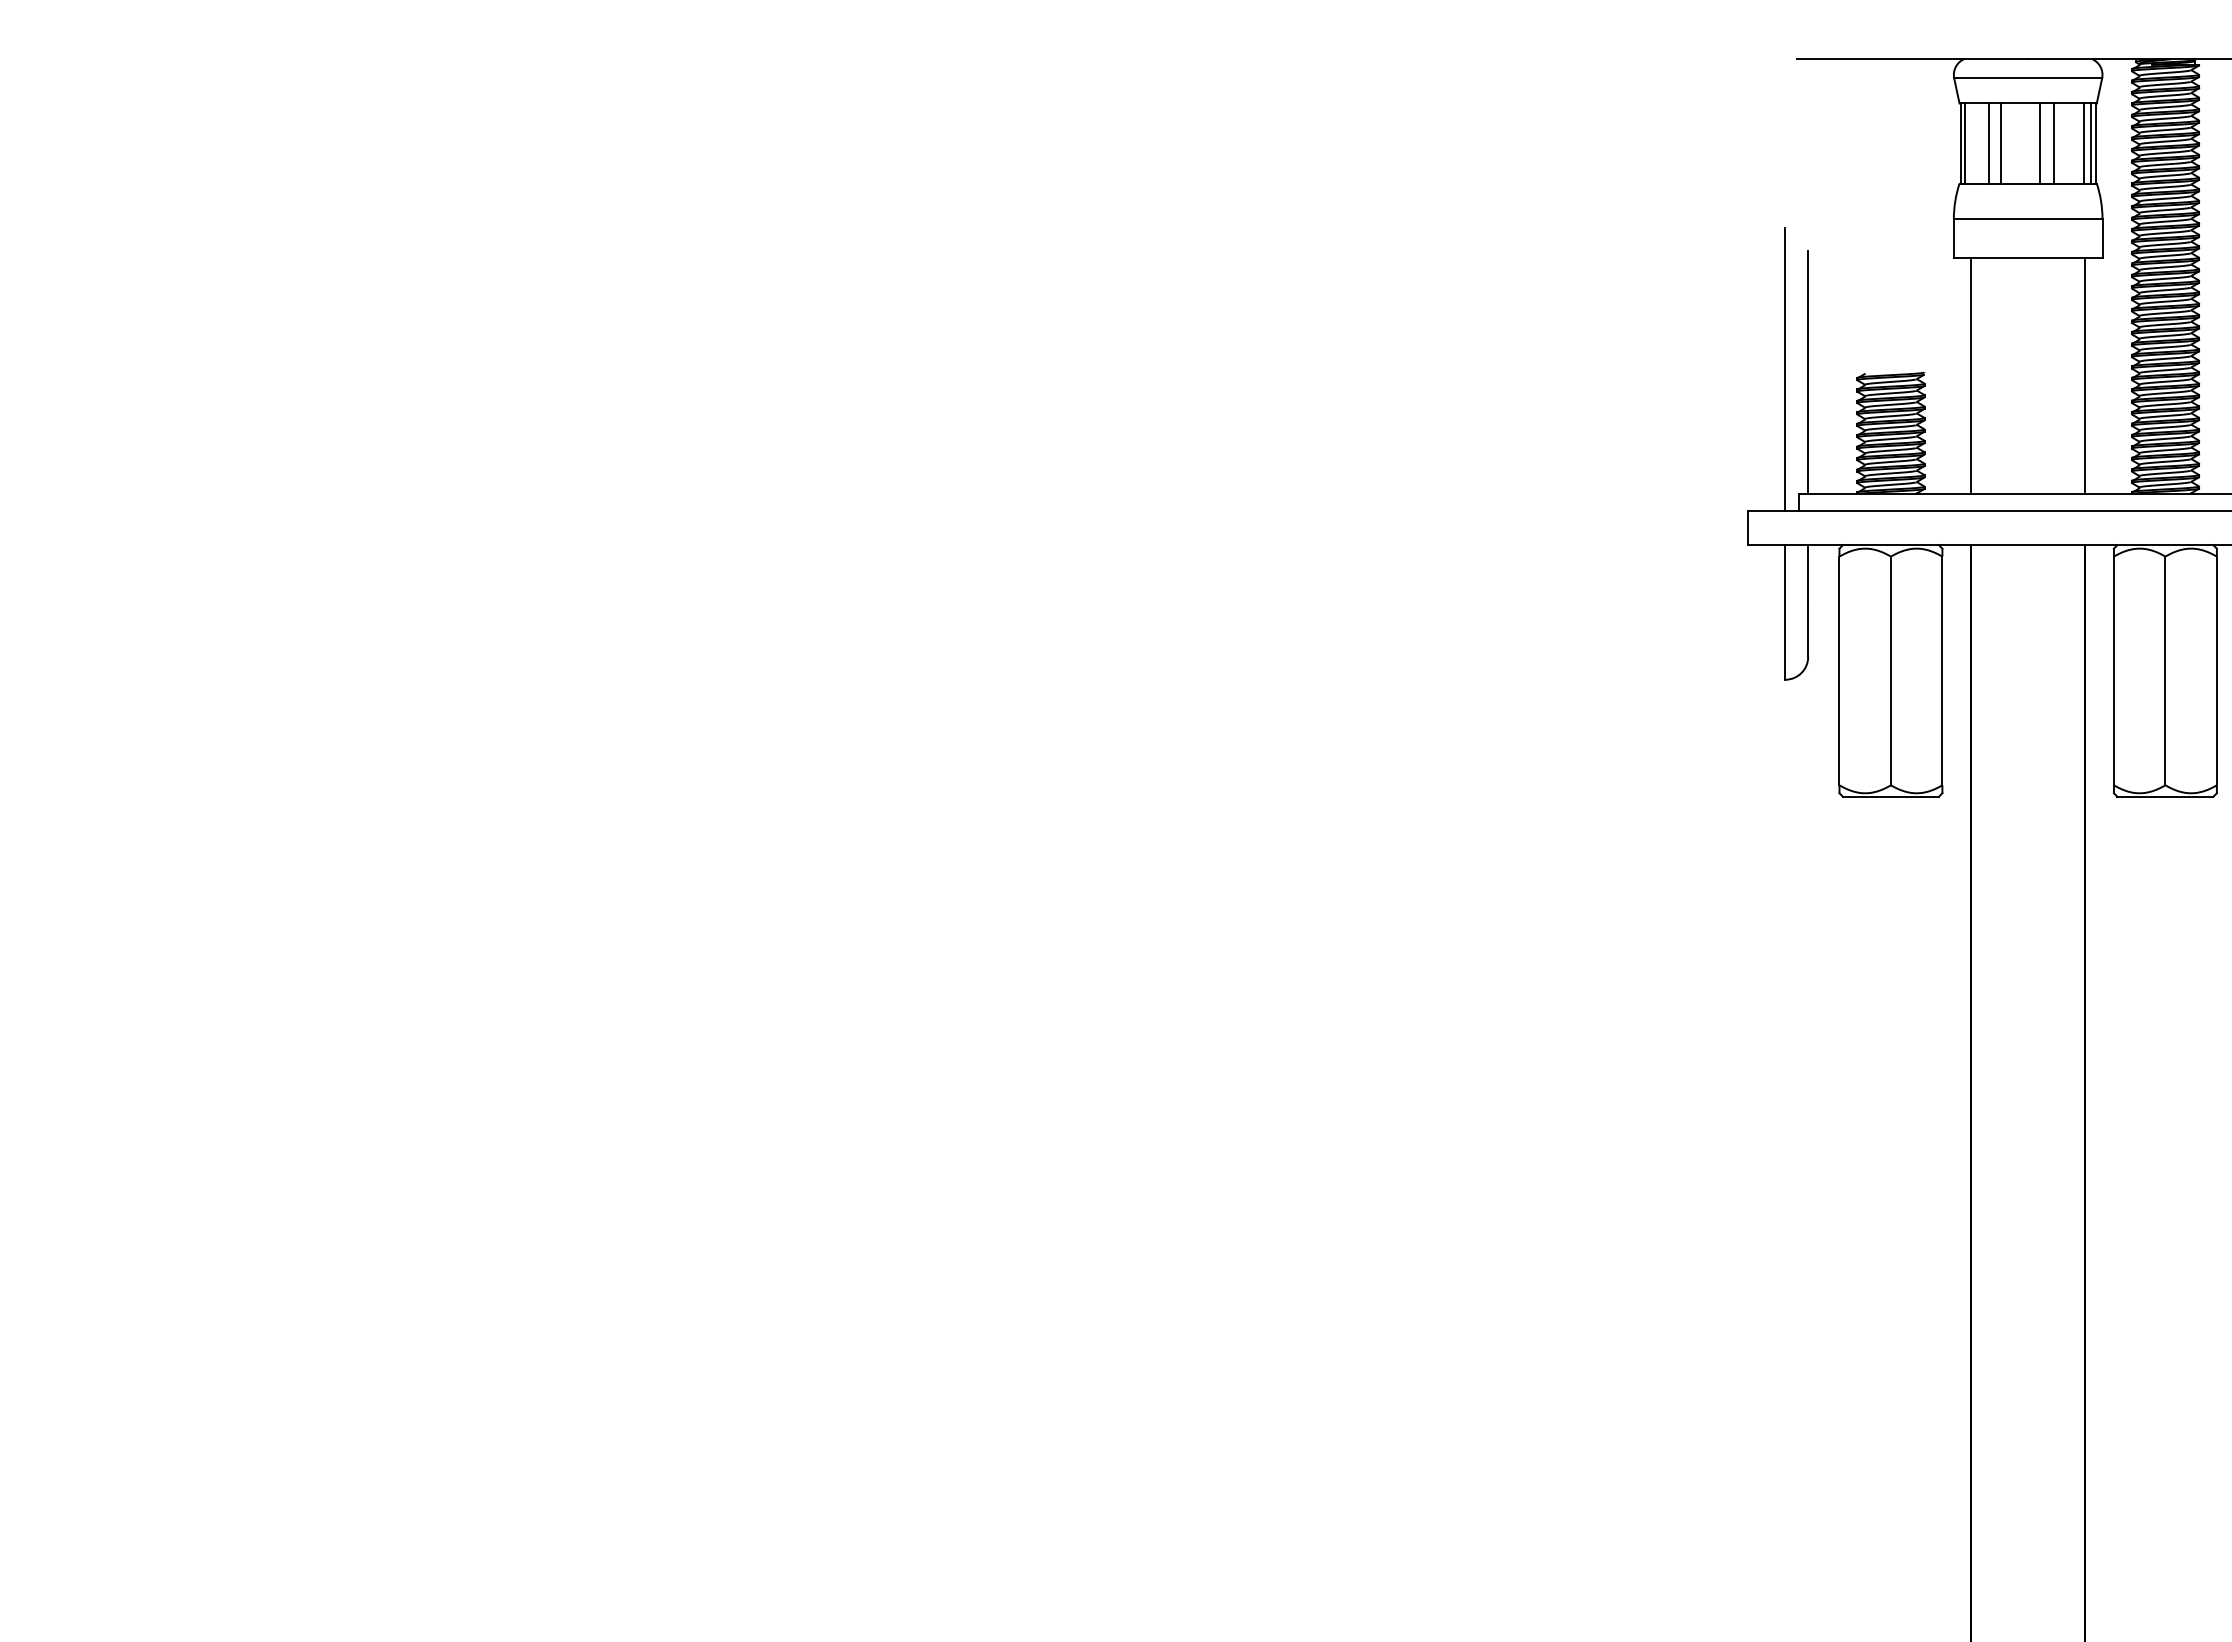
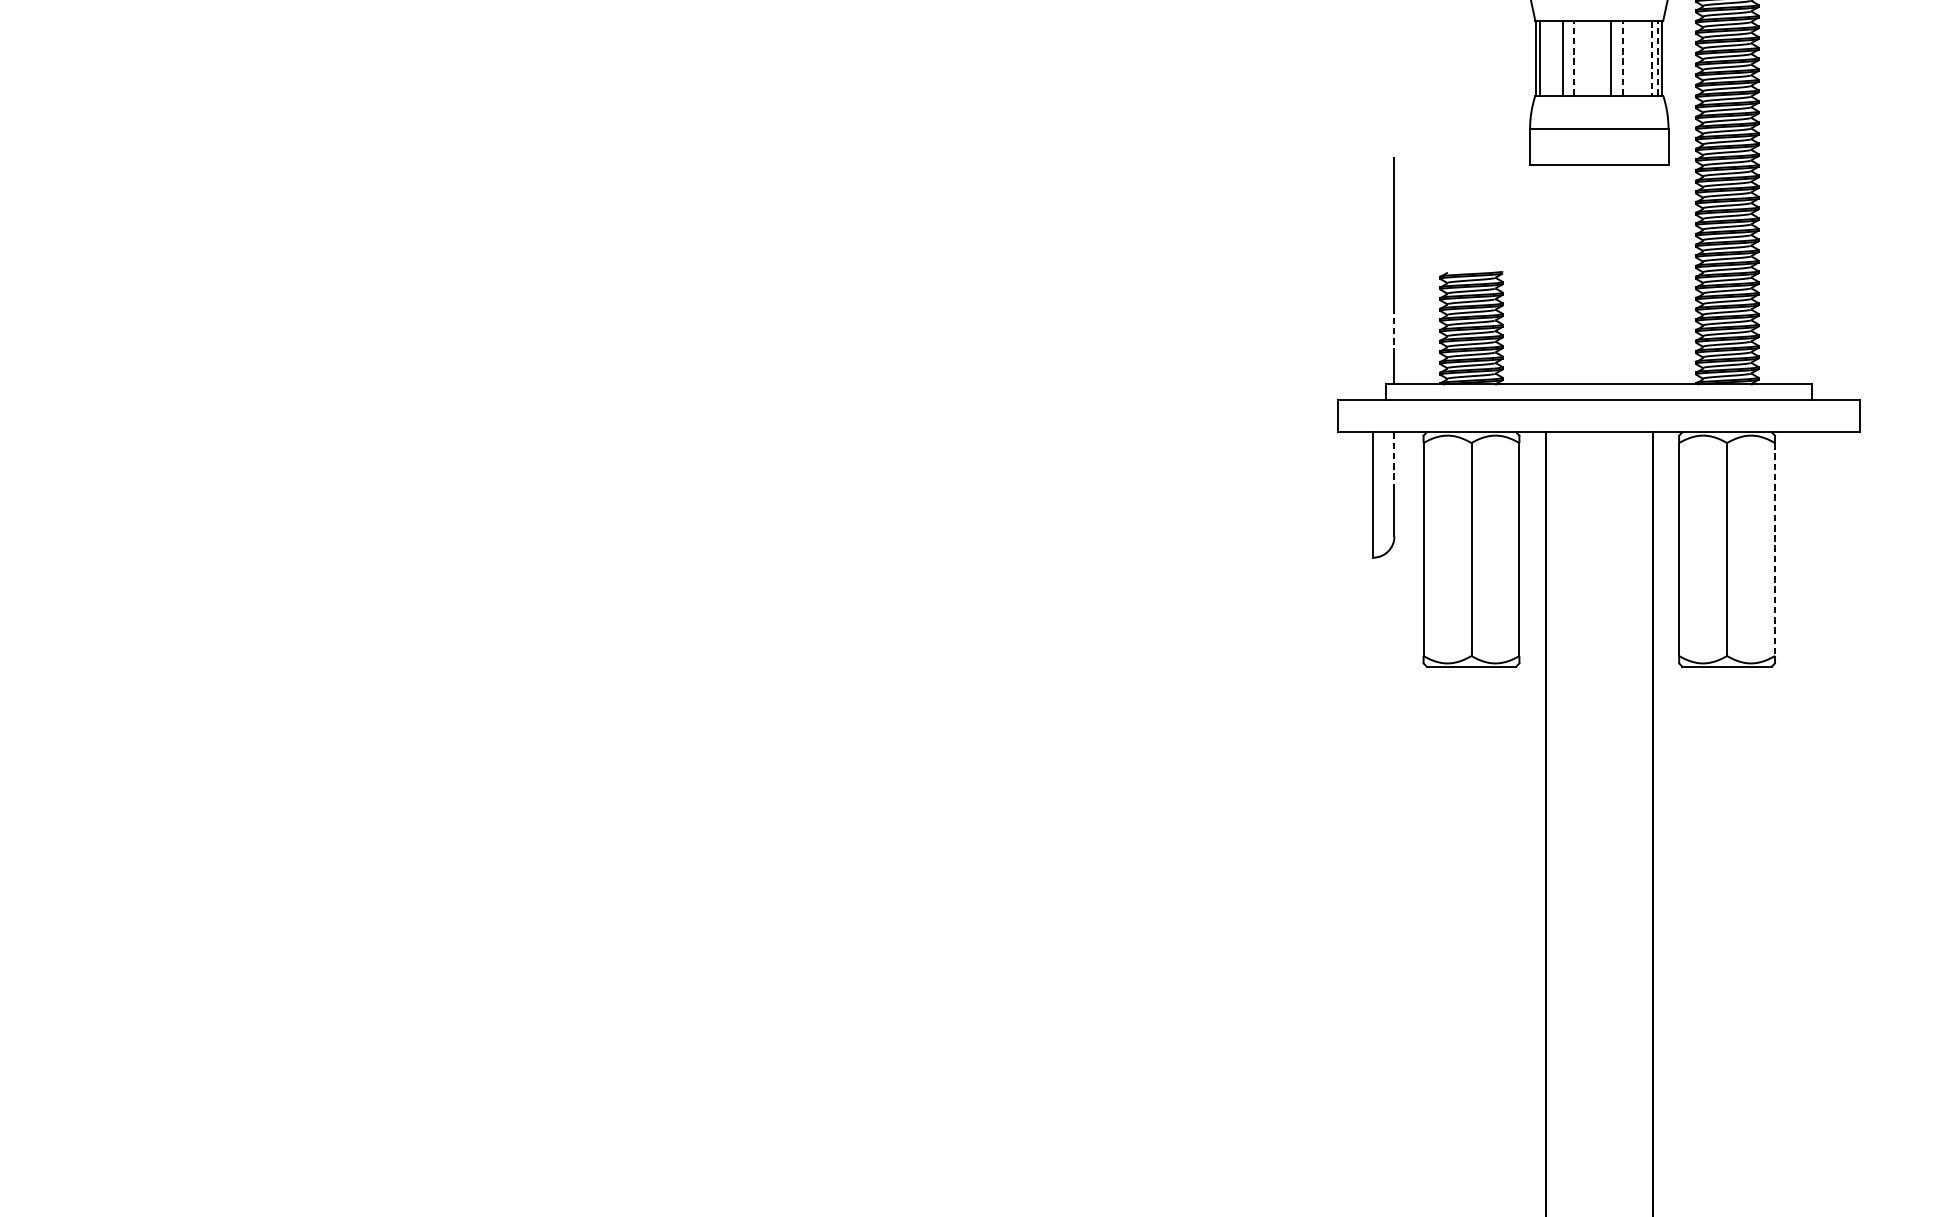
line: (2001, 143) -> (1574, 58), solid -> dashed
line: (2053, 143) -> (1622, 58), solid -> dashed
line: (2091, 143) -> (1658, 58), solid -> dashed
line: (2084, 144) -> (1651, 59), solid -> dashed
line: (1785, 369) -> (1373, 268), removed
line: (1970, 375) -> (1545, 274), removed
line: (2085, 375) -> (1652, 274), removed
line: (1808, 433) -> (1394, 328), solid -> dashed
line: (1808, 573) -> (1394, 458), solid -> dashed
line: (2216, 671) -> (1774, 550), solid -> dashed

